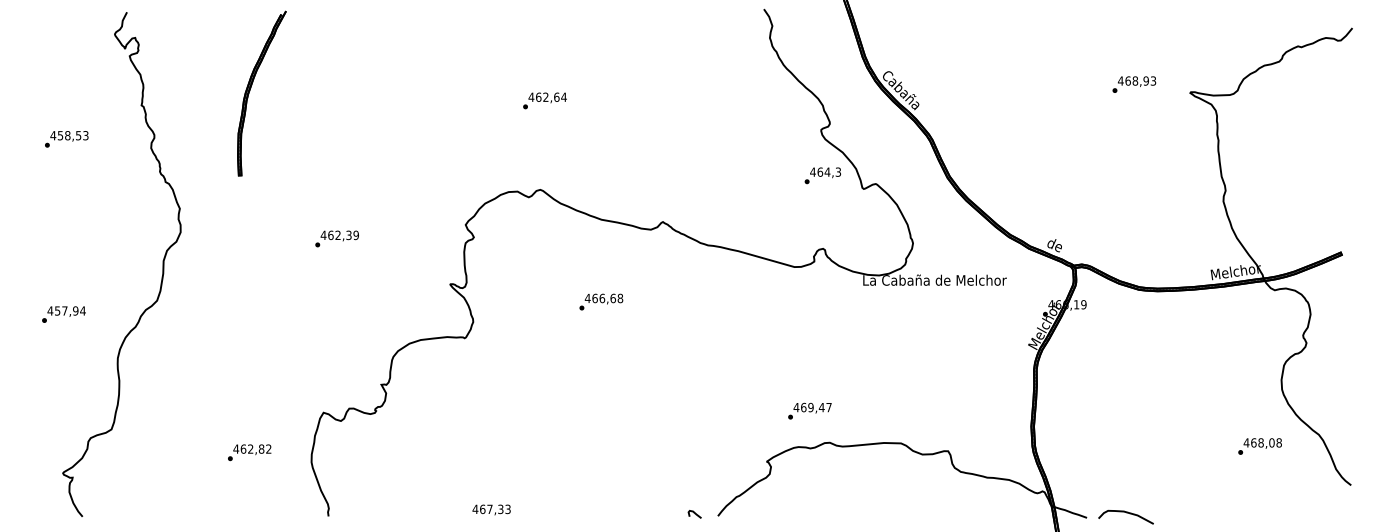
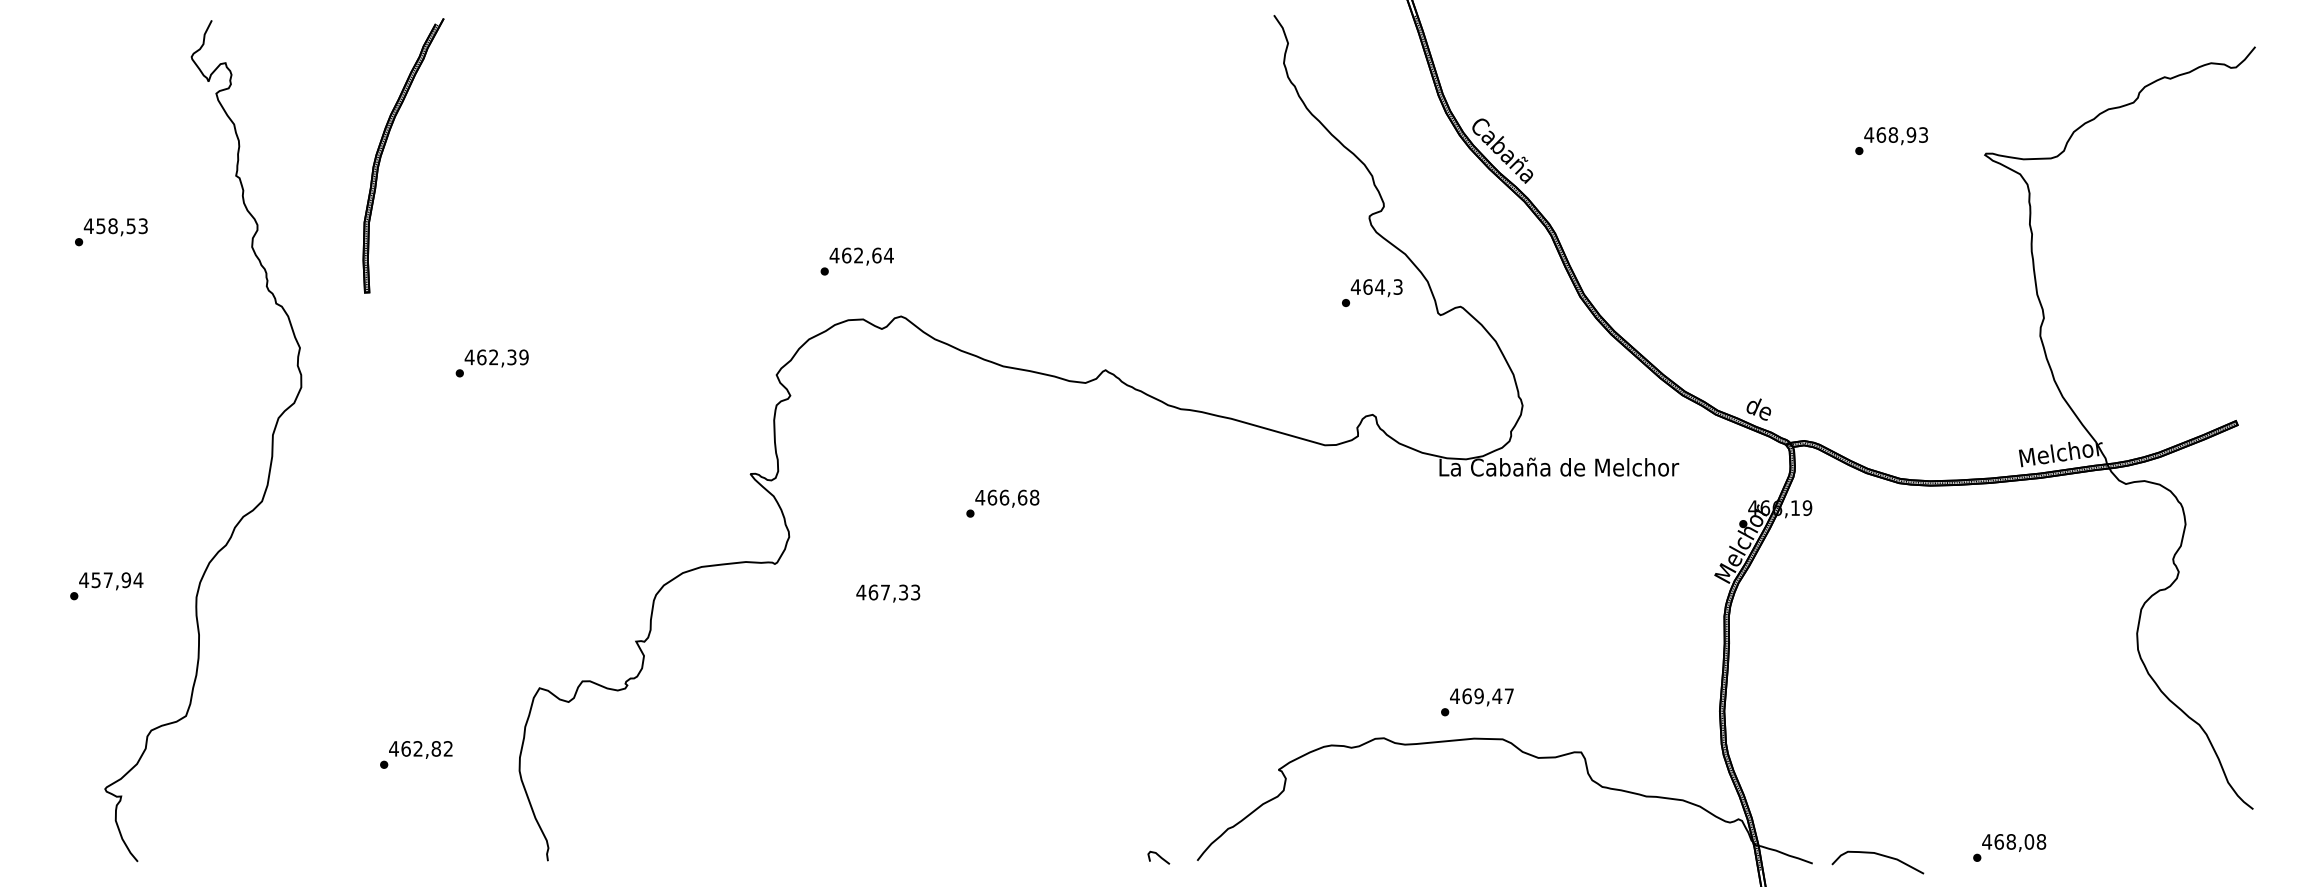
part: (251, 88) -> (386, 147), moved
text: (544, 100) -> (856, 260), moved
text: (336, 238) -> (491, 362), moved
text: (63, 314) -> (105, 586), moved
text: (809, 410) -> (1476, 701), moved
text: (1259, 446) -> (2008, 847), moved
text: (491, 509) -> (888, 592), moved

